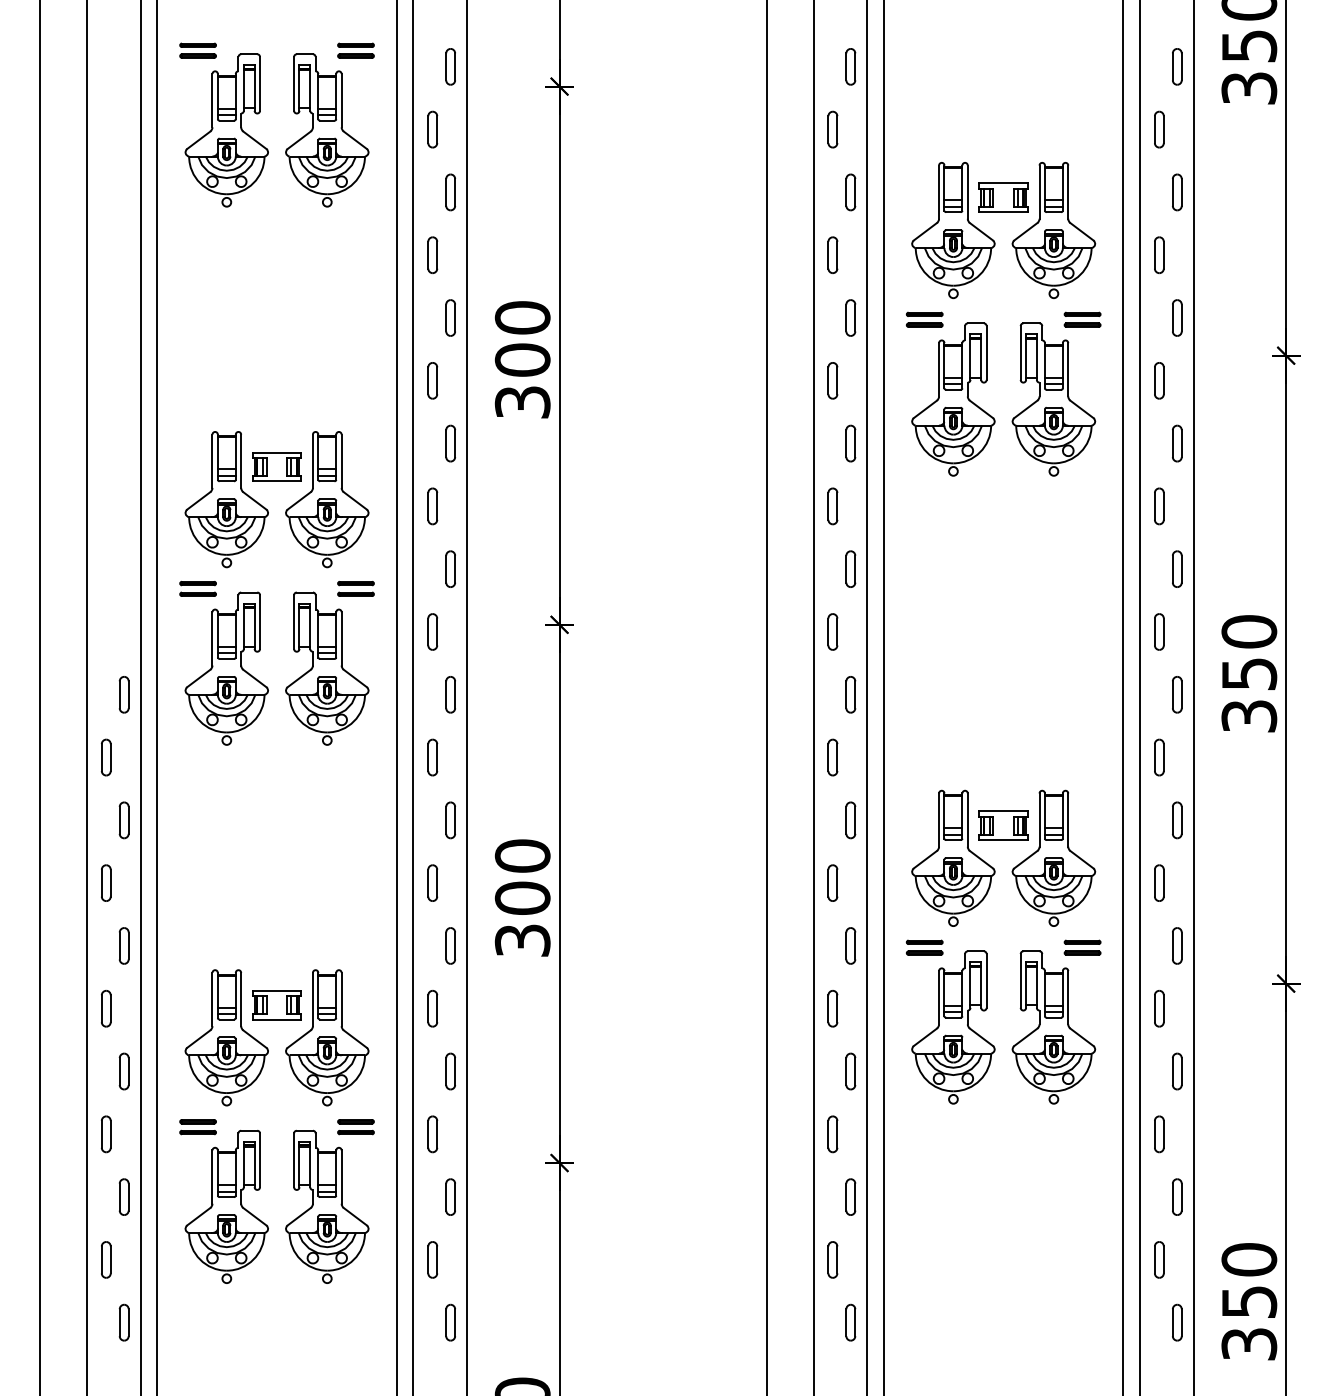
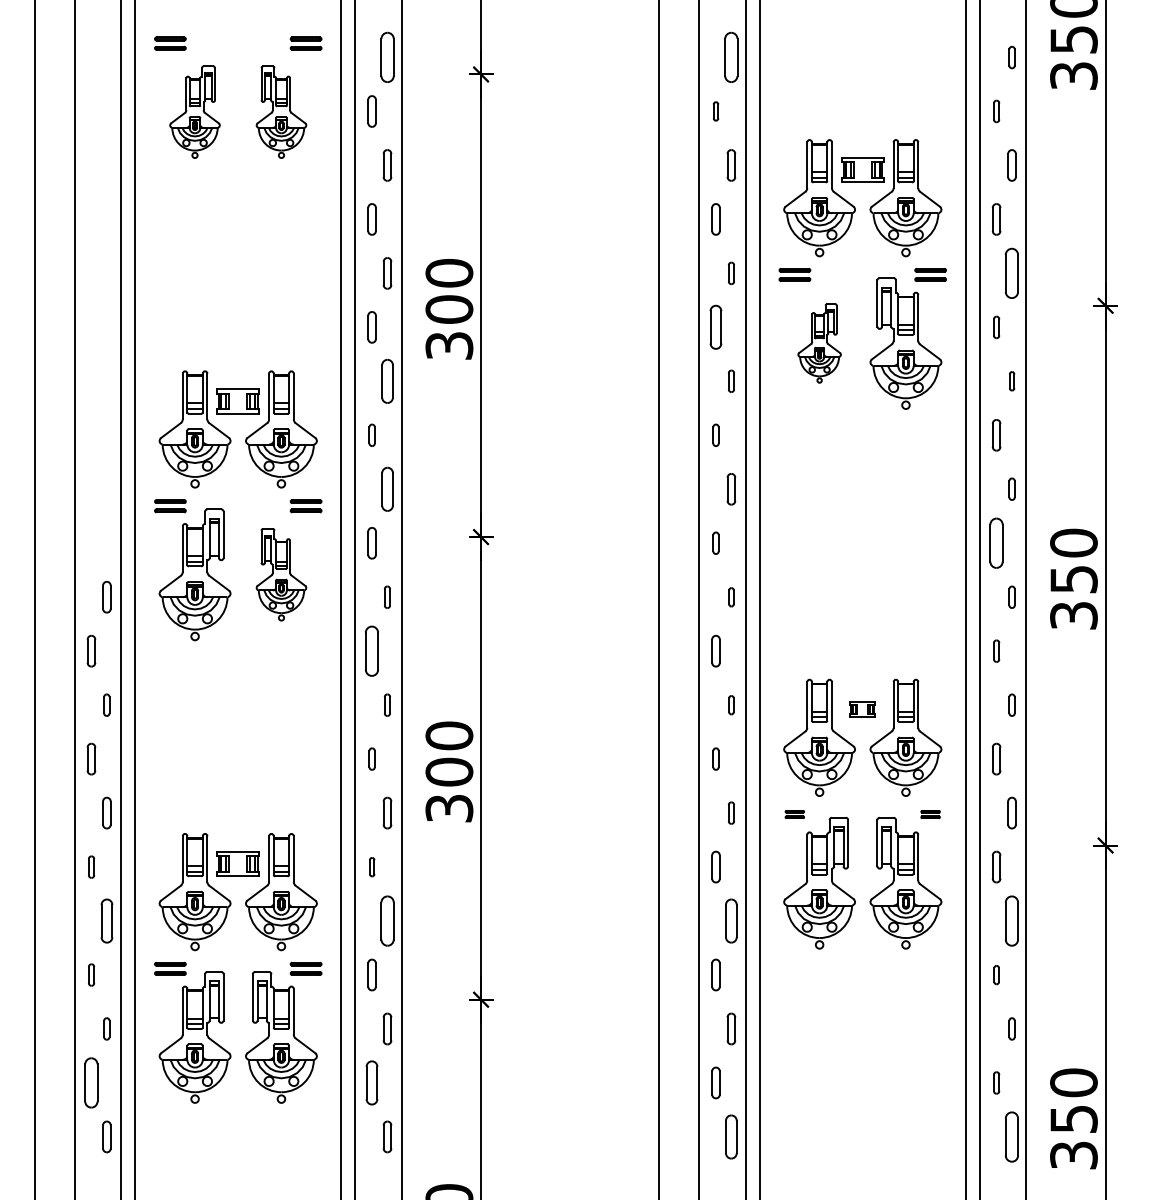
part: (450, 66) -> (387, 57), size x1.6
part: (850, 66) -> (731, 57), size x1.6
part: (1177, 66) -> (1012, 57), size x0.7
part: (832, 129) -> (715, 111), size x0.6
part: (1159, 129) -> (996, 111), size x0.7
part: (226, 130) -> (194, 112), size x0.7
part: (327, 130) -> (281, 112), size x0.7
part: (850, 317) -> (731, 272), size x0.7
part: (1177, 317) -> (1012, 272), size x1.6
part: (832, 380) -> (715, 327), size x1.4
part: (1159, 380) -> (996, 327), size x0.7
part: (953, 399) -> (819, 343), size x0.6
part: (450, 443) -> (387, 381), size x1.4
part: (850, 443) -> (731, 381), size x0.7
part: (1177, 443) -> (1012, 381), size x0.6
part: (432, 506) -> (371, 435), size x0.7
part: (832, 506) -> (715, 435), size x0.7
part: (450, 568) -> (387, 488), size x1.4
part: (1177, 568) -> (1012, 488), size x0.7
part: (832, 631) -> (715, 542), size x0.7
part: (1159, 631) -> (996, 542), size x1.6
part: (327, 668) -> (281, 574), size x0.7
part: (450, 694) -> (387, 596), size x0.7
part: (850, 694) -> (731, 596), size x0.6
part: (1177, 694) -> (1012, 596), size x0.7
part: (432, 757) -> (371, 651), size x1.6
part: (1159, 757) -> (996, 651), size x0.7
part: (123, 820) -> (106, 705), size x0.7
part: (450, 820) -> (387, 705), size x0.7
part: (850, 820) -> (731, 705), size x0.6
part: (1177, 820) -> (1012, 705), size x0.7
part: (1003, 825) -> (862, 709), size x0.6
part: (432, 882) -> (371, 758), size x0.7
part: (832, 882) -> (715, 758), size x0.7
part: (850, 945) -> (731, 812), size x0.7
part: (924, 947) -> (794, 814), size x0.6
part: (1082, 947) -> (930, 814), size x0.6
part: (106, 1008) -> (91, 866), size x0.7
part: (432, 1008) -> (371, 866), size x0.6
part: (123, 1071) -> (106, 921), size x1.4
part: (450, 1071) -> (387, 921), size x1.6
part: (850, 1071) -> (731, 921), size x1.4
part: (1177, 1071) -> (1012, 921), size x1.6
part: (106, 1134) -> (91, 975), size x0.7
part: (1159, 1134) -> (996, 975), size x0.6
part: (123, 1196) -> (106, 1028), size x0.7
part: (1177, 1196) -> (1012, 1028), size x0.7
part: (106, 1259) -> (91, 1082), size x1.6
part: (432, 1259) -> (371, 1082), size x1.4
part: (1159, 1259) -> (996, 1082), size x0.7
part: (850, 1322) -> (731, 1136), size x1.4
part: (1177, 1322) -> (1012, 1136), size x1.6

